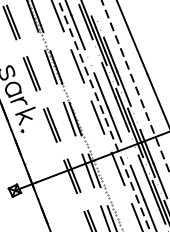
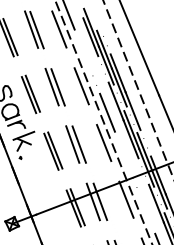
line: (77, 32) -> (81, 48), removed
line: (114, 124) -> (122, 150), removed
line: (137, 182) -> (147, 214), removed

